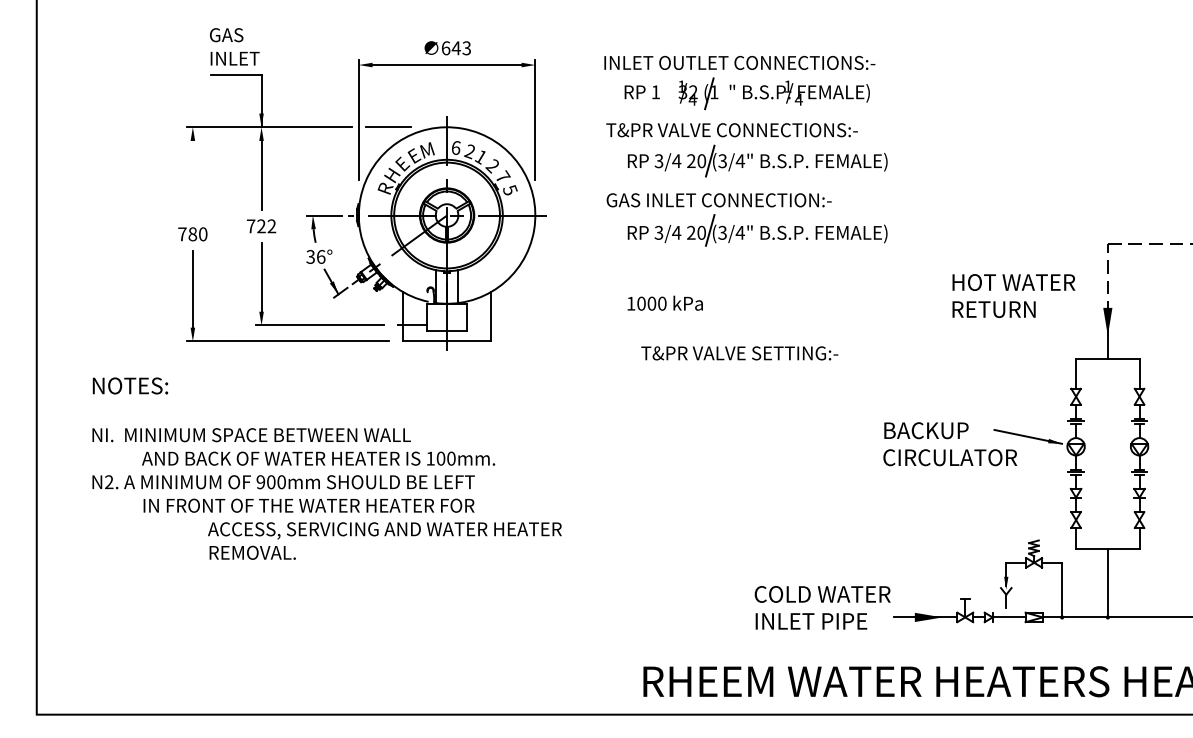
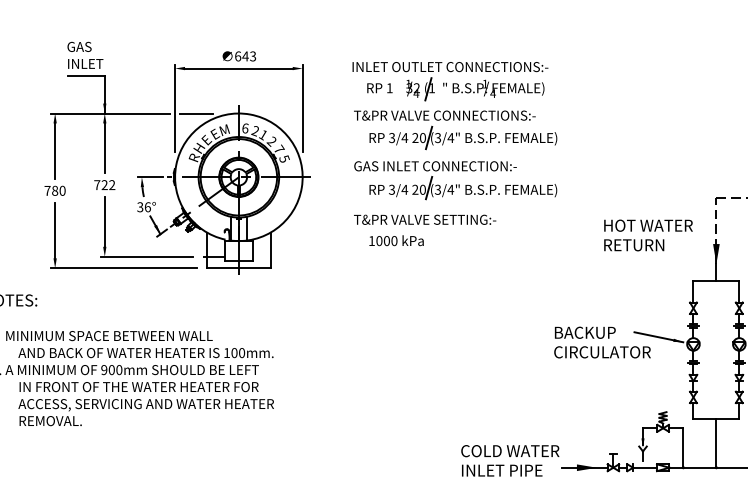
line: (192, 179) -> (54, 151), added
text: (739, 353) -> (424, 219), moved
text: (384, 540) -> (145, 412), moved

